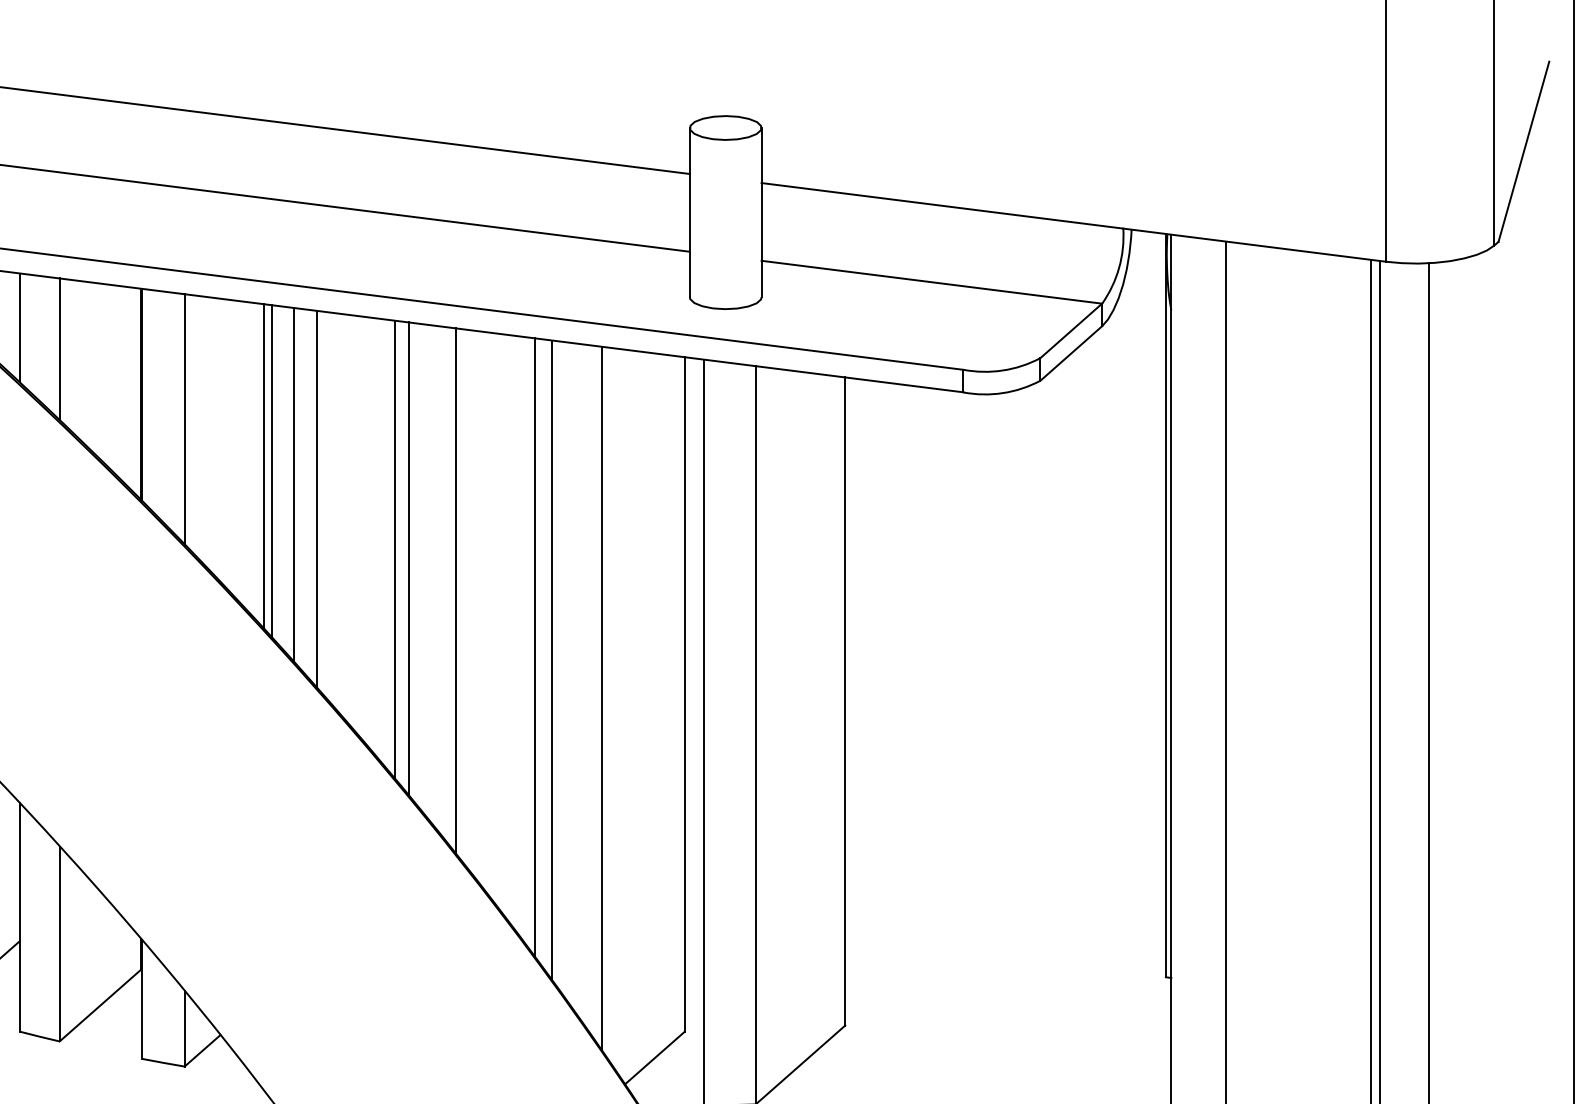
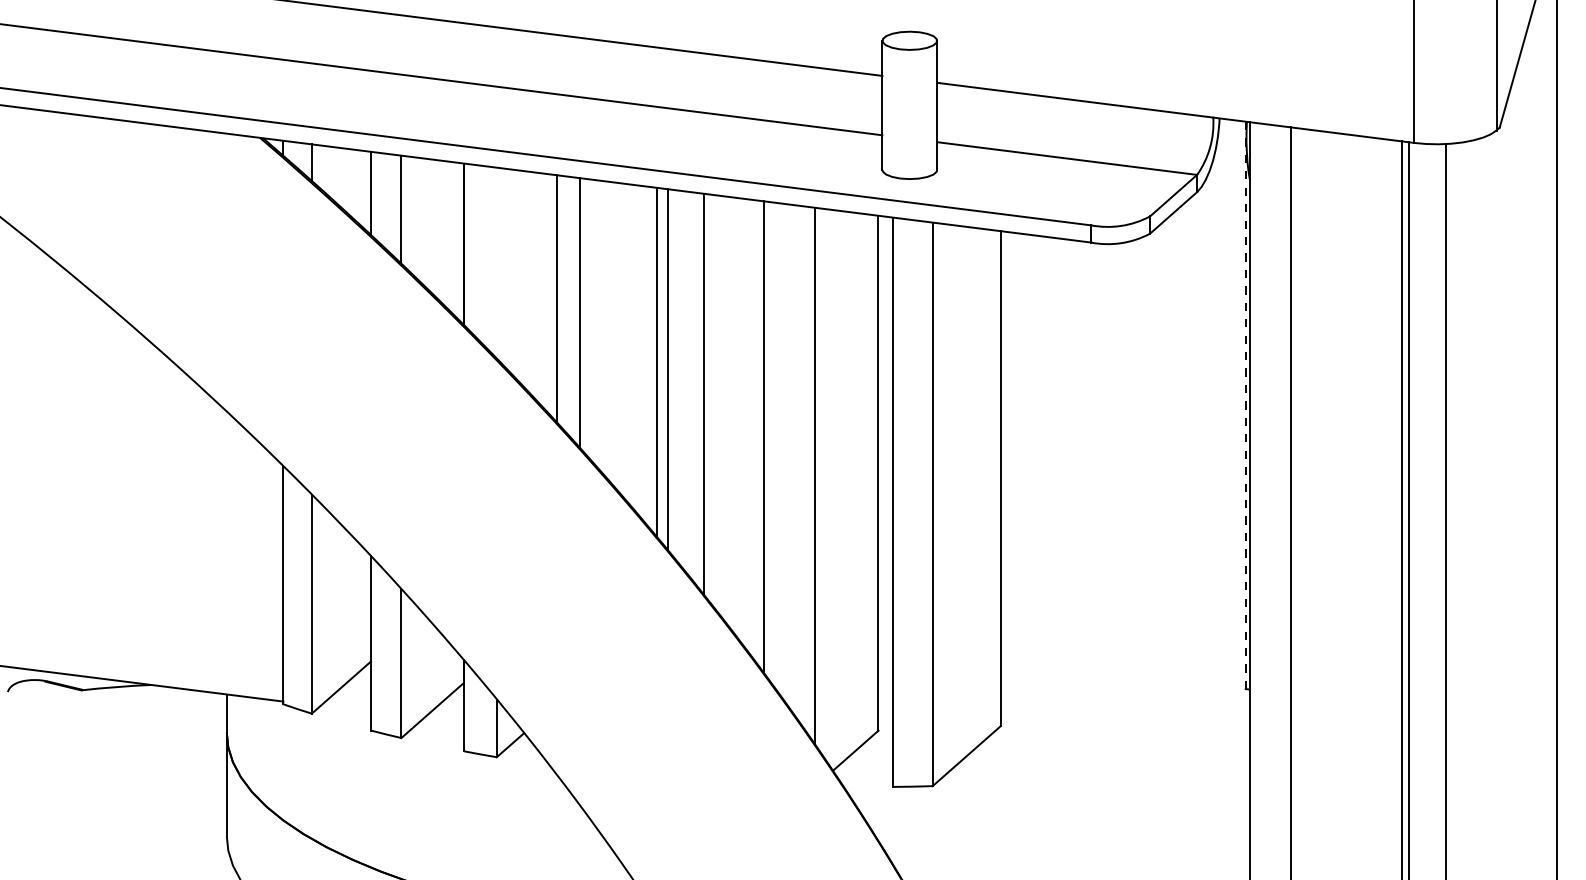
line: (184, 418) -> (496, 262), removed
line: (272, 470) -> (563, 302), removed
line: (316, 498) -> (597, 323), removed
line: (1165, 605) -> (1245, 405), solid -> dashed
line: (552, 660) -> (777, 447), removed

